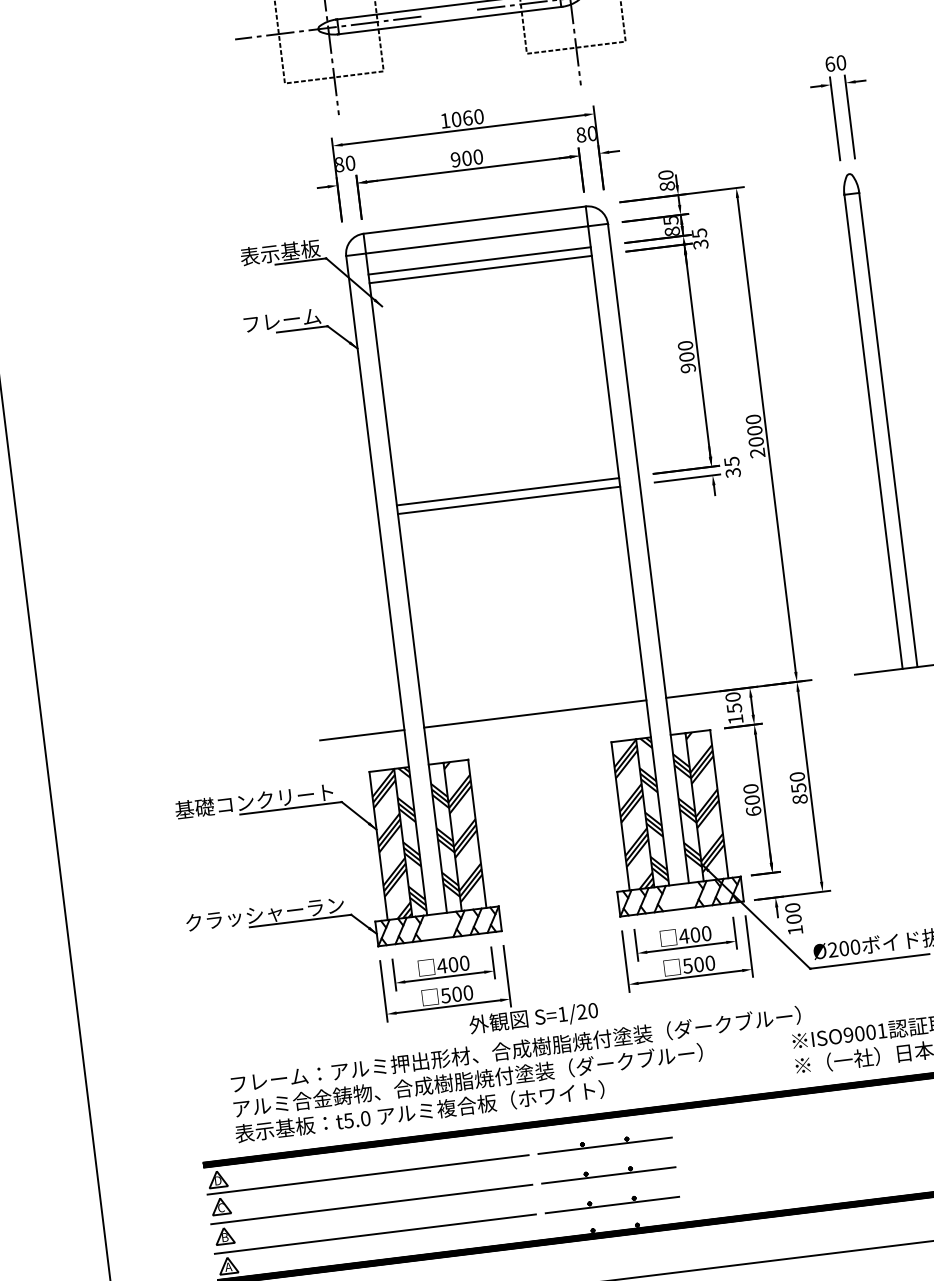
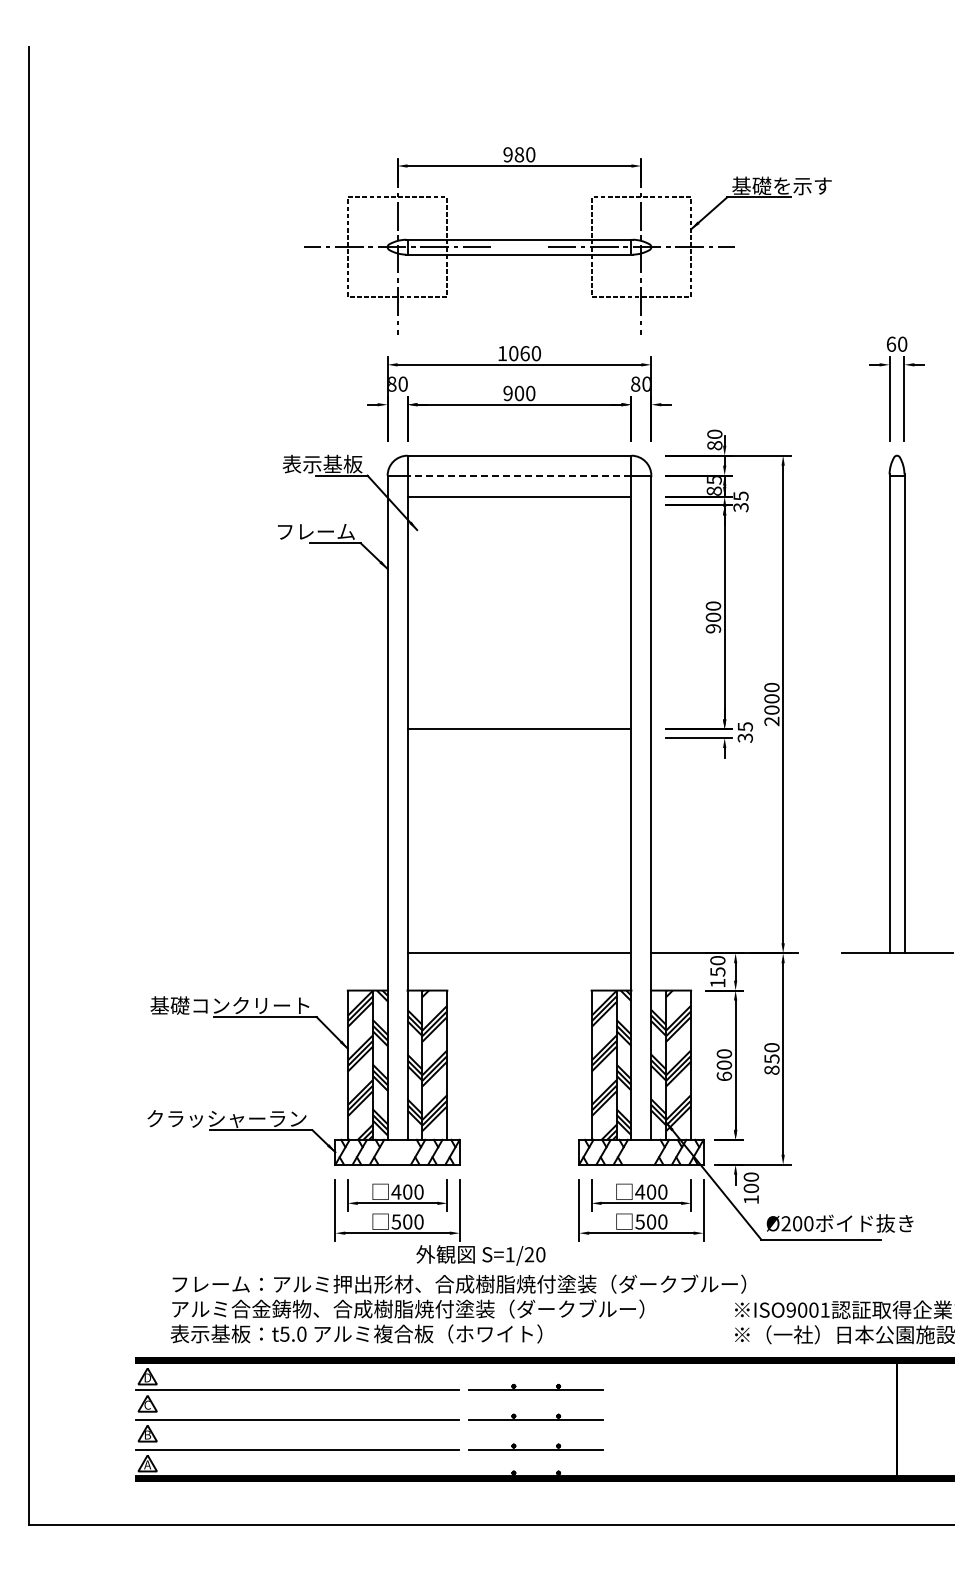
line: (477, 239) -> (519, 475), solid -> dashed
line: (480, 269) -> (519, 505), removed
line: (509, 500) -> (519, 738), removed
line: (361, 735) -> (344, 953), removed

